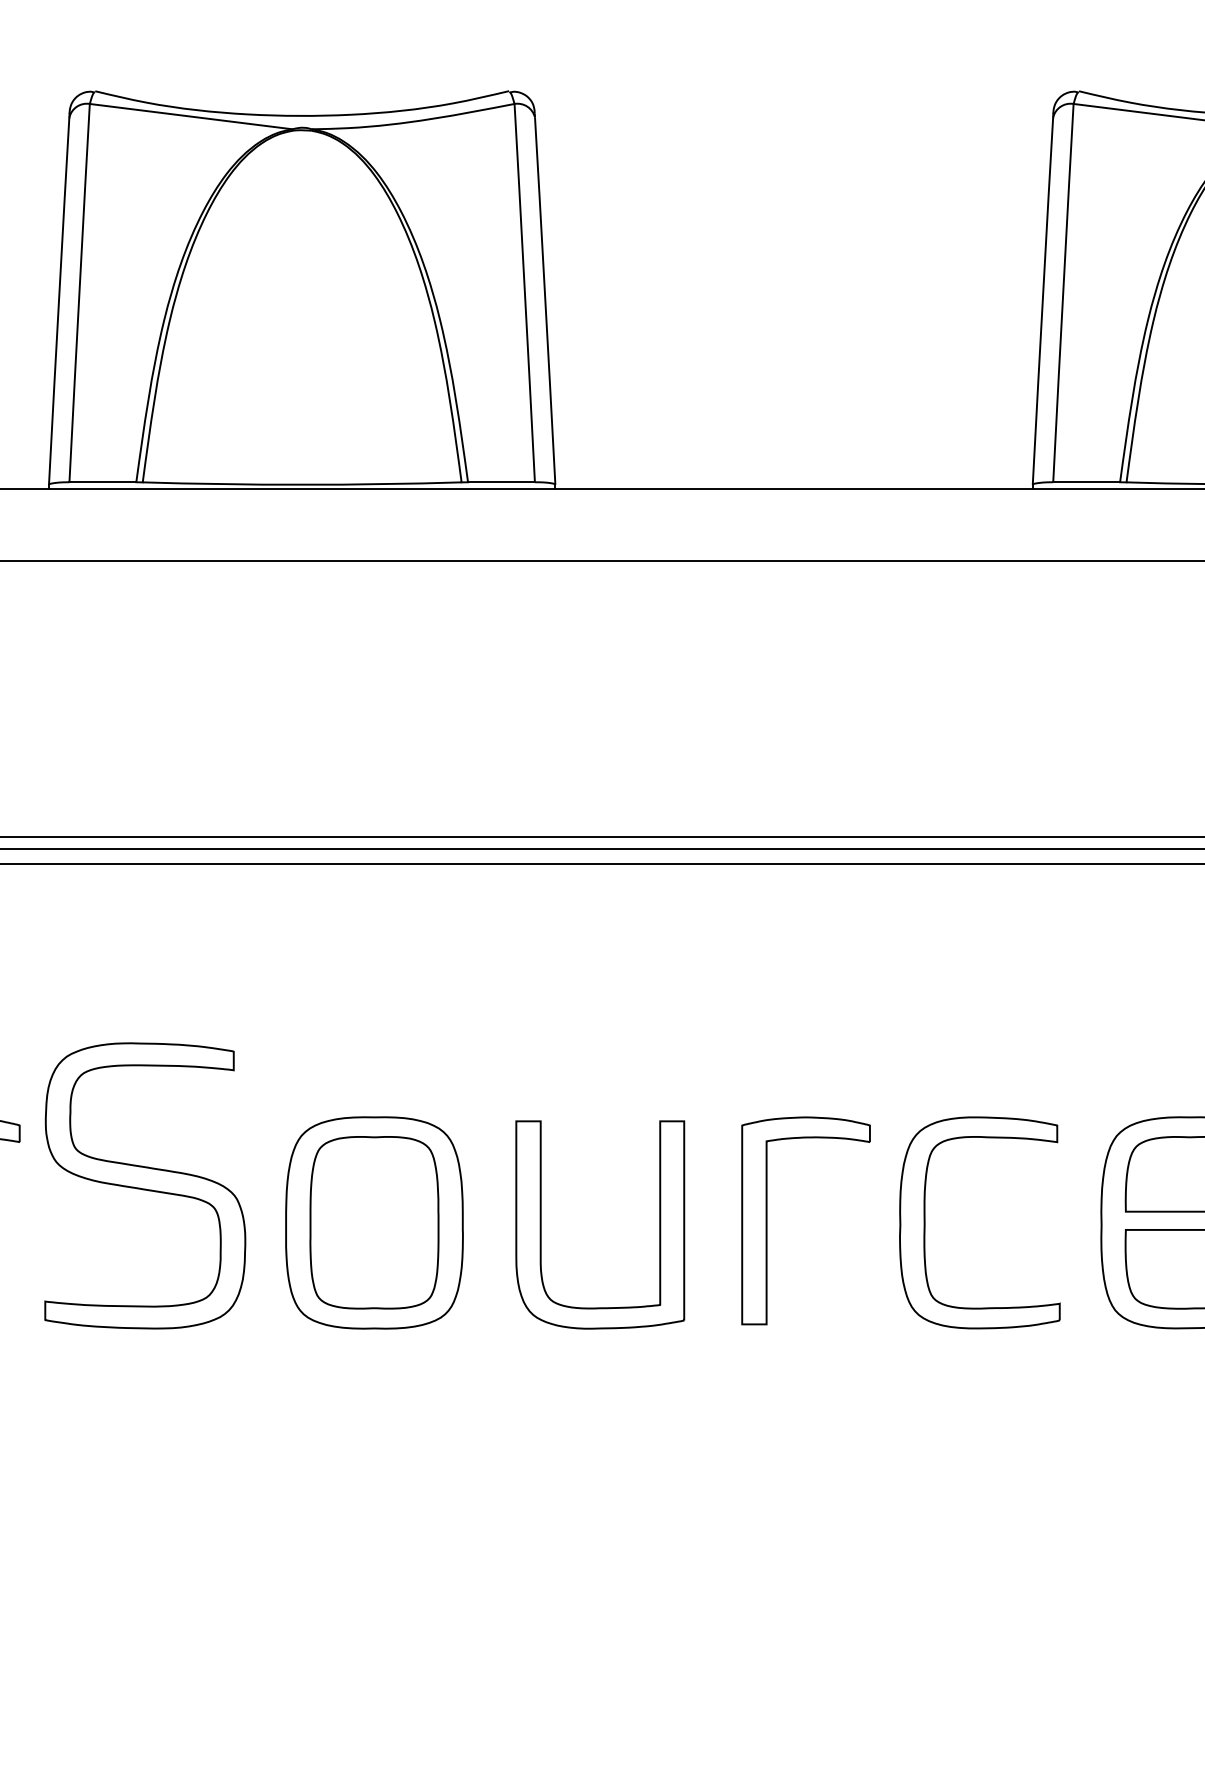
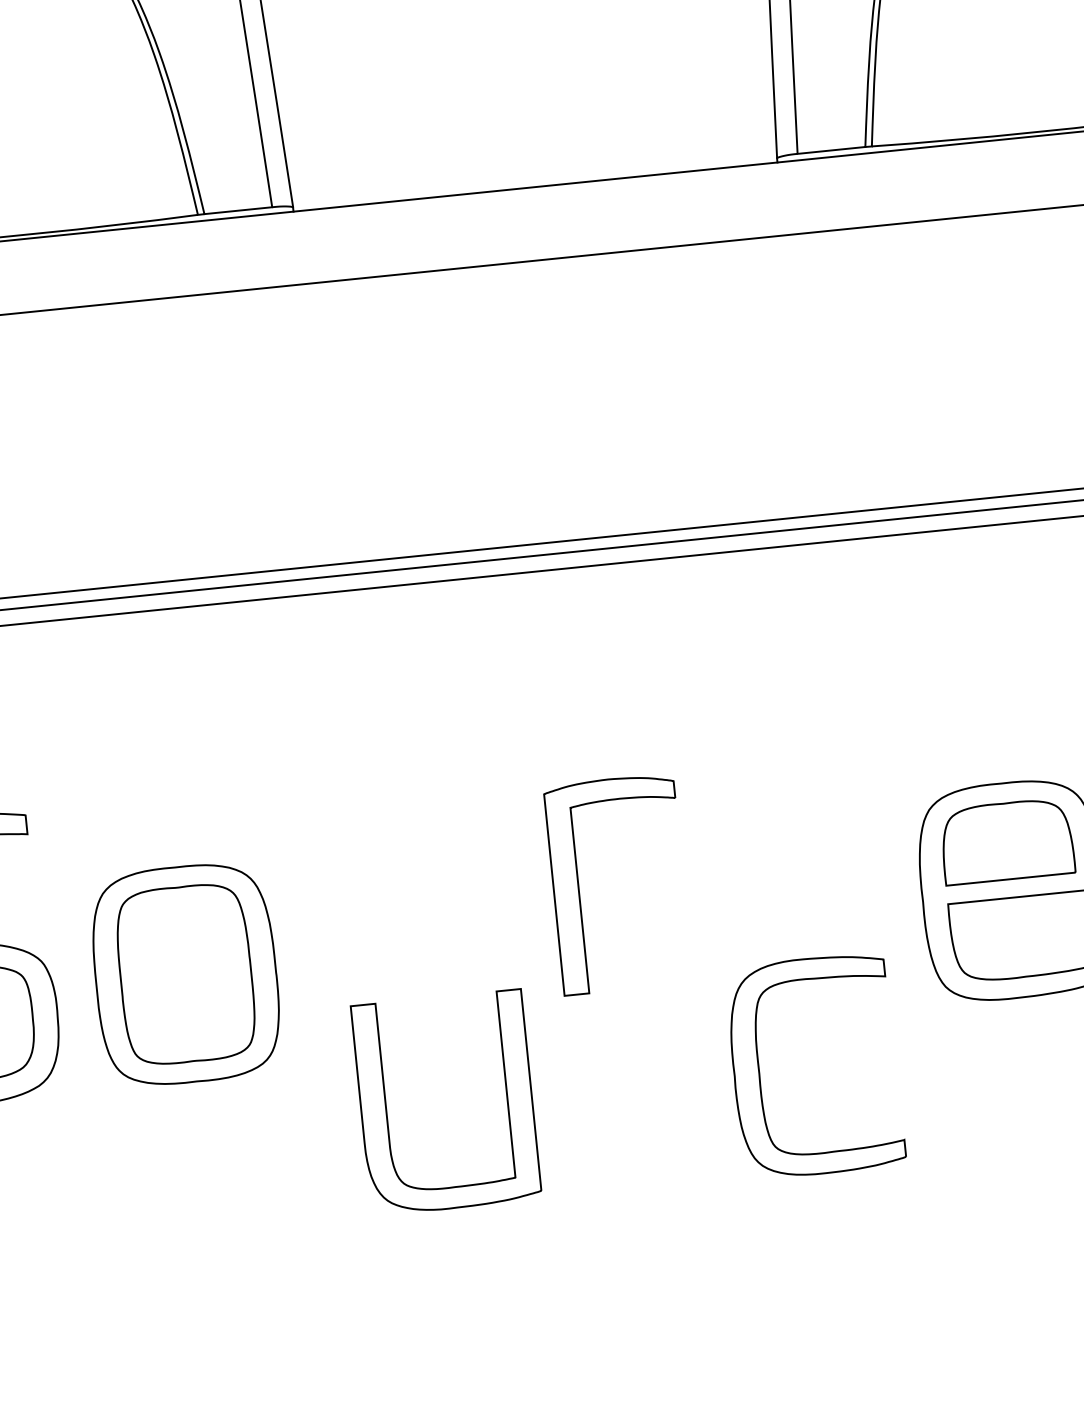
part: (767, 1220) -> (579, 887), moved
part: (925, 1222) -> (759, 1071), moved
part: (541, 1224) -> (386, 1108), moved

